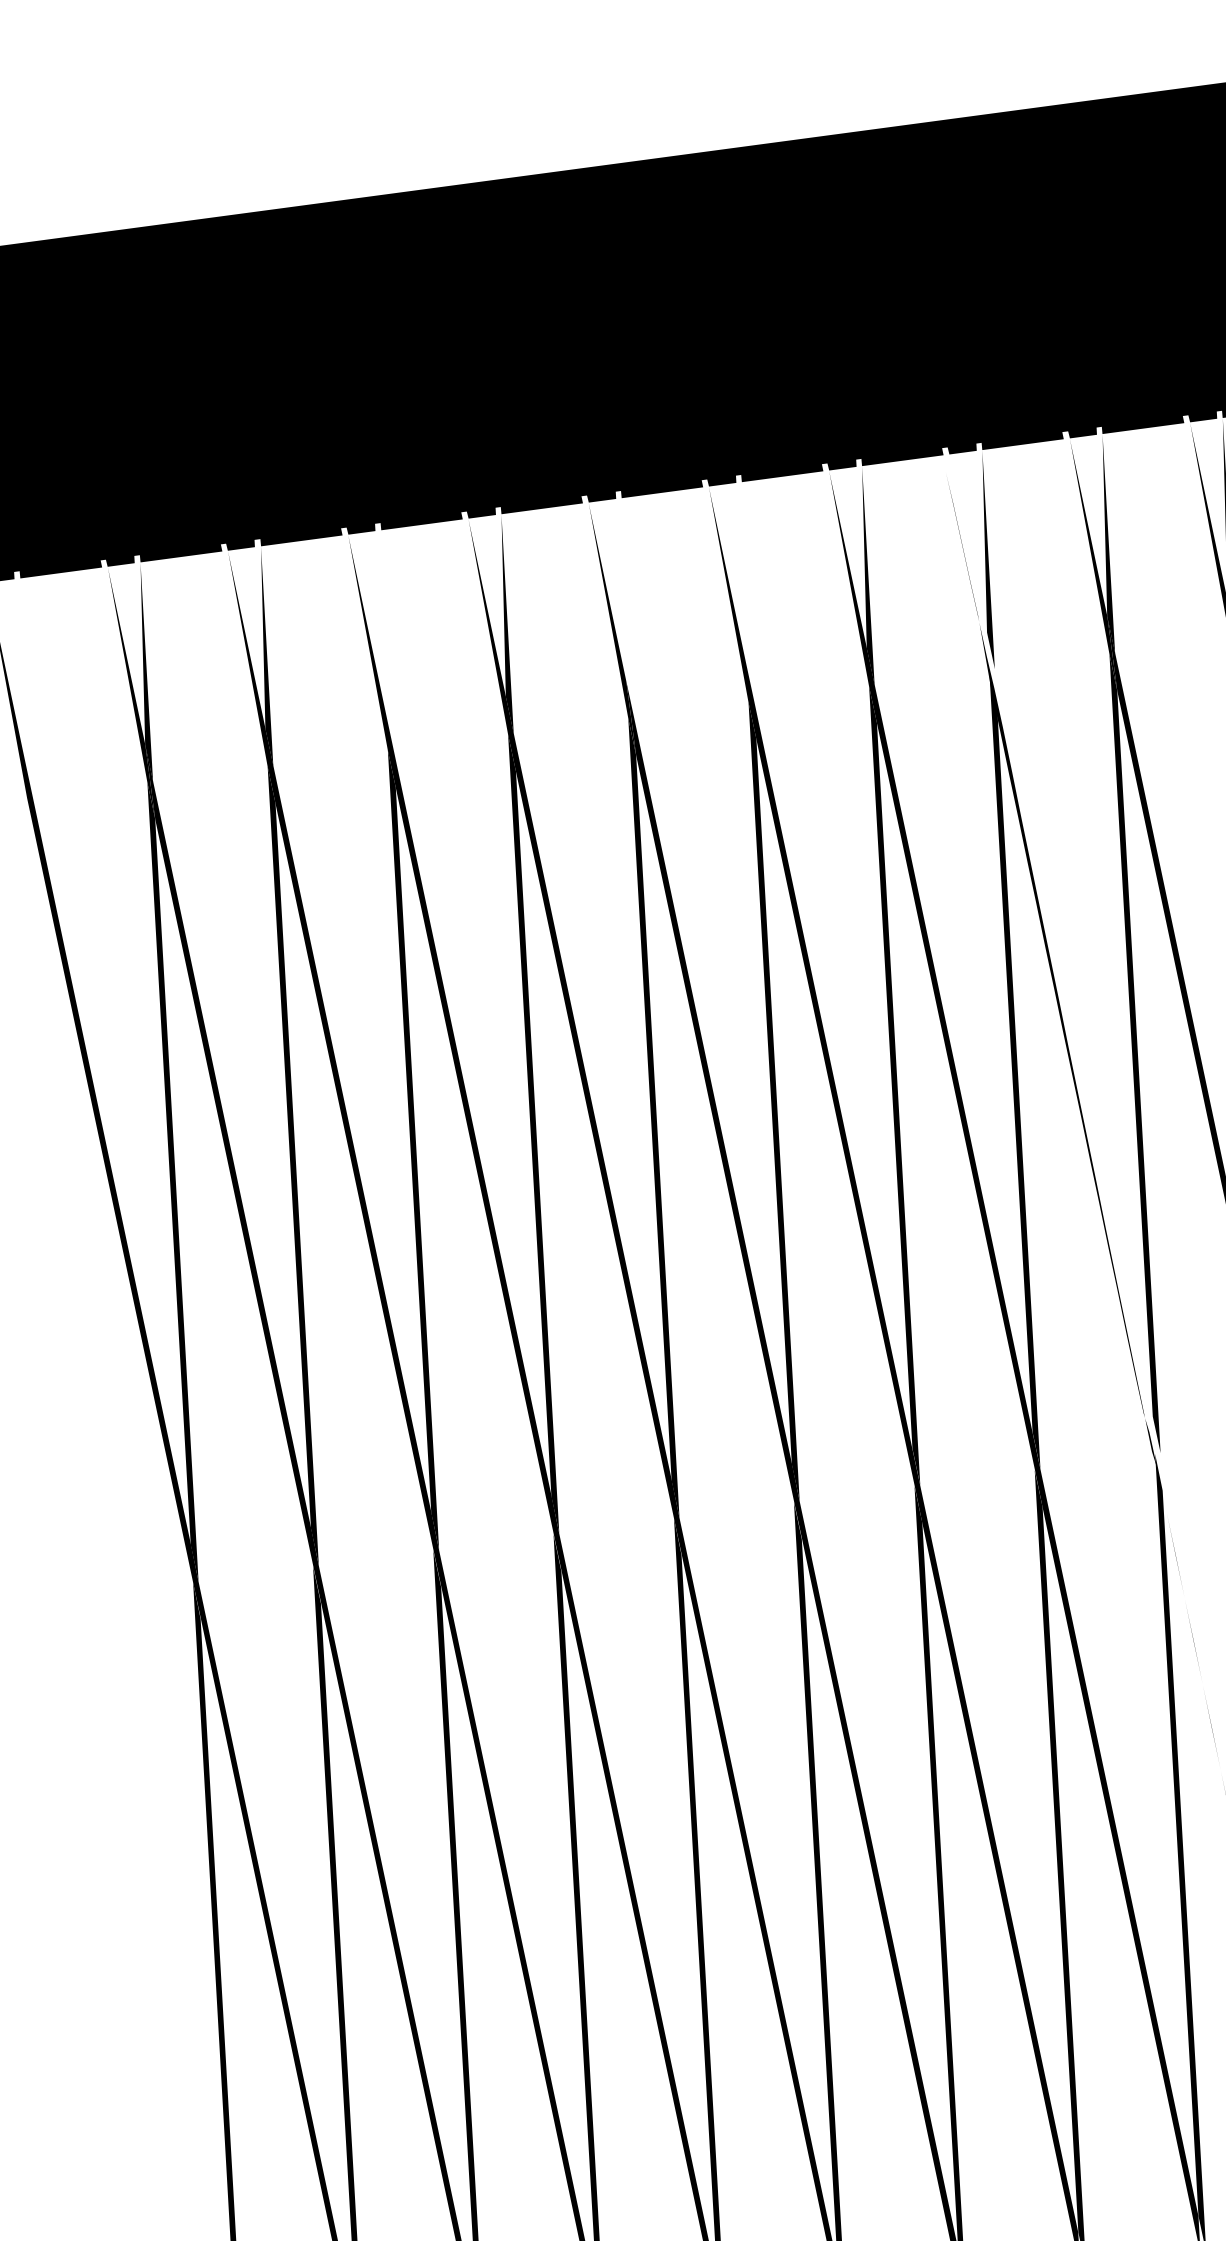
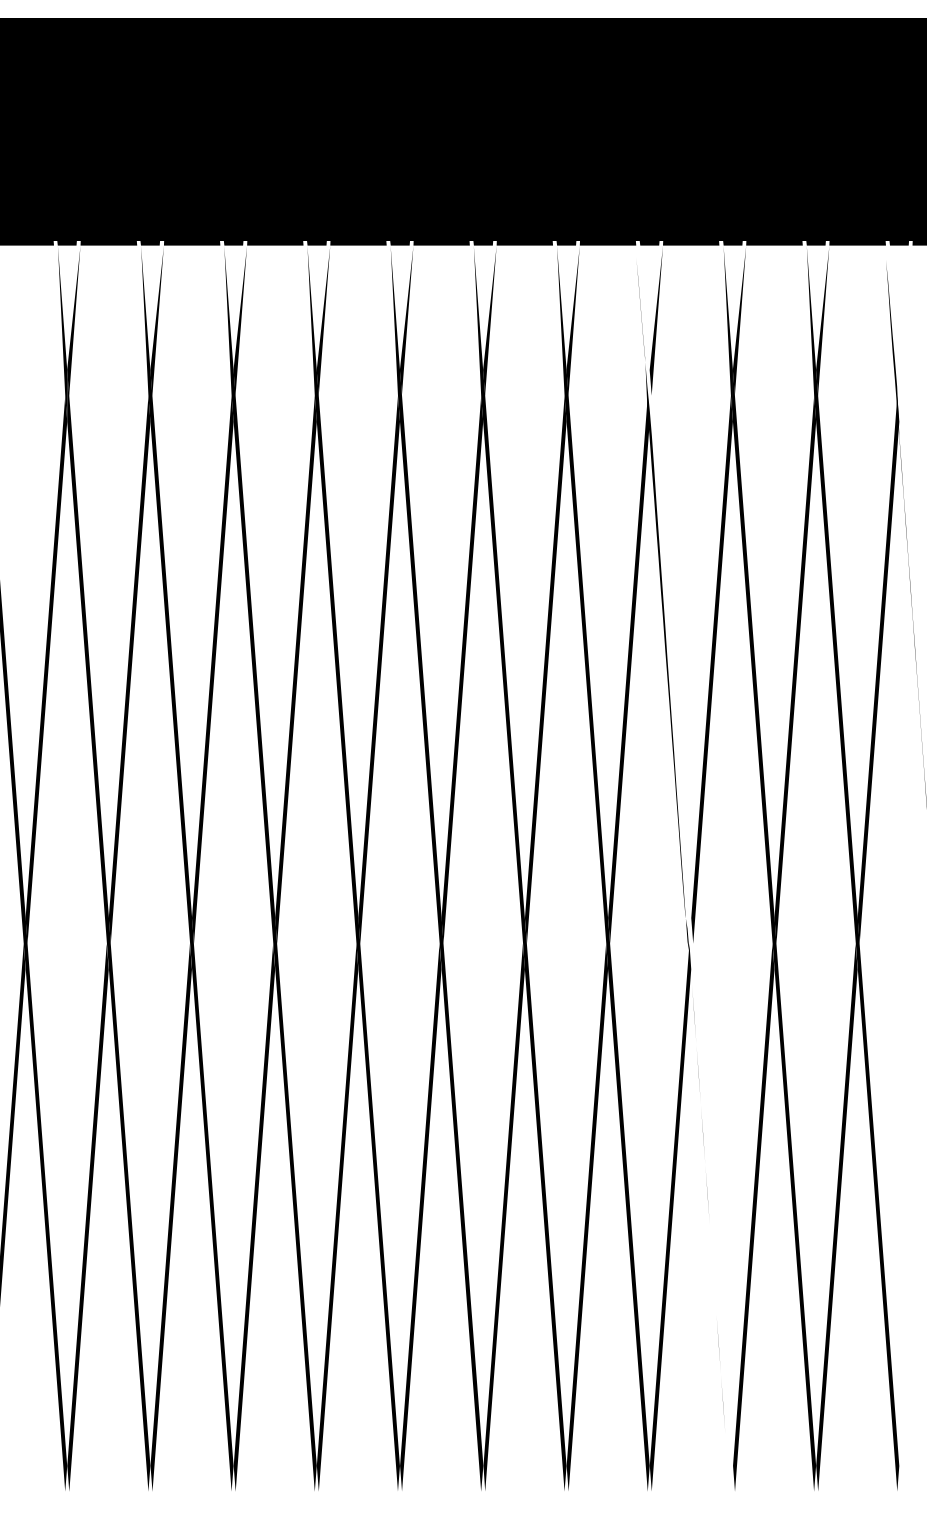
fill: (745, 591) -> (489, 320), added
fill: (626, 607) -> (406, 320), added
fill: (386, 639) -> (240, 320), added

